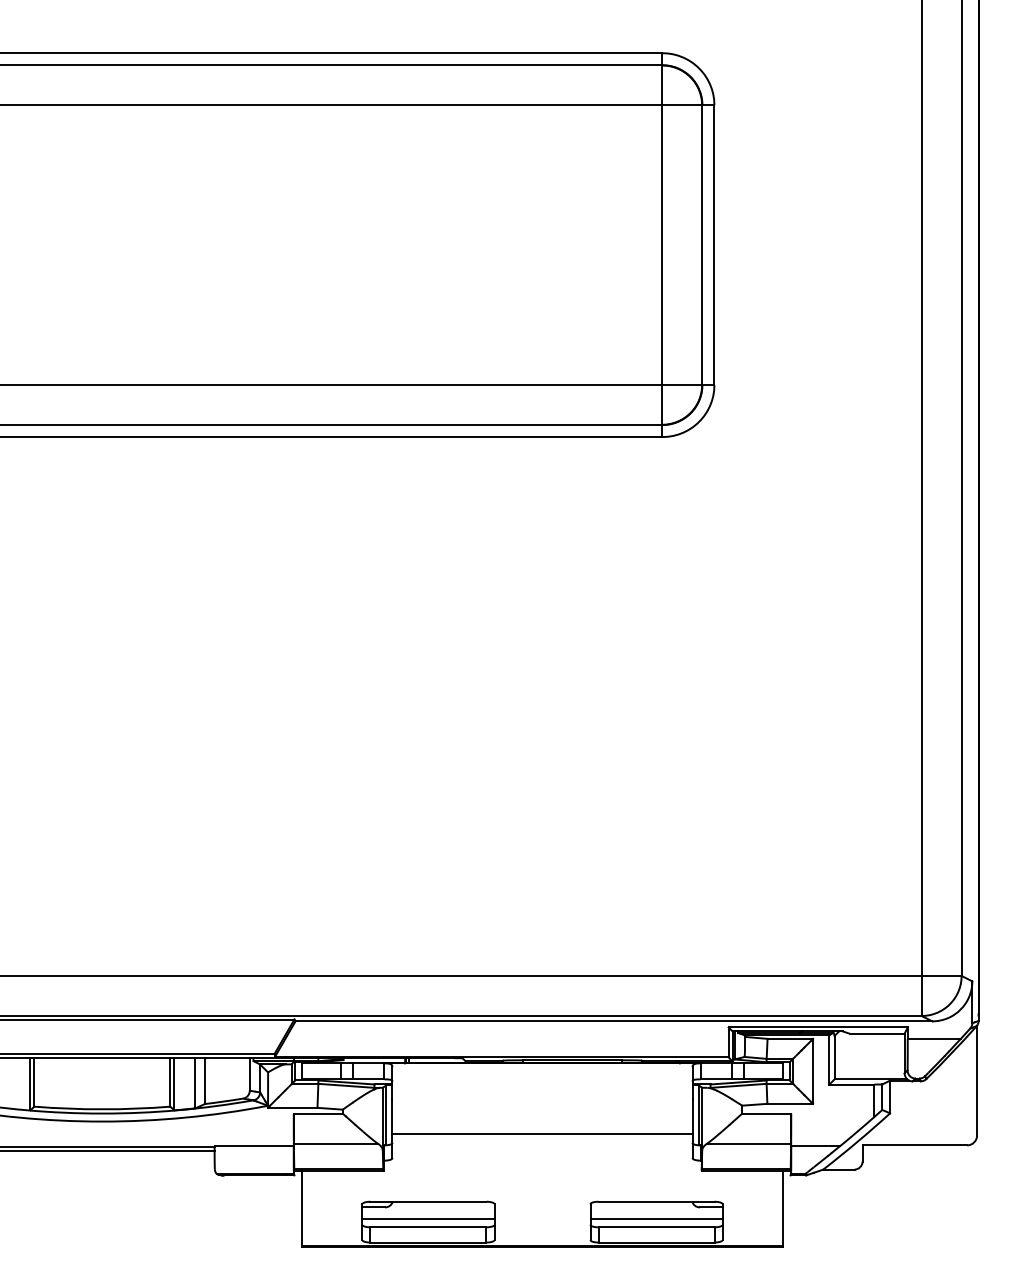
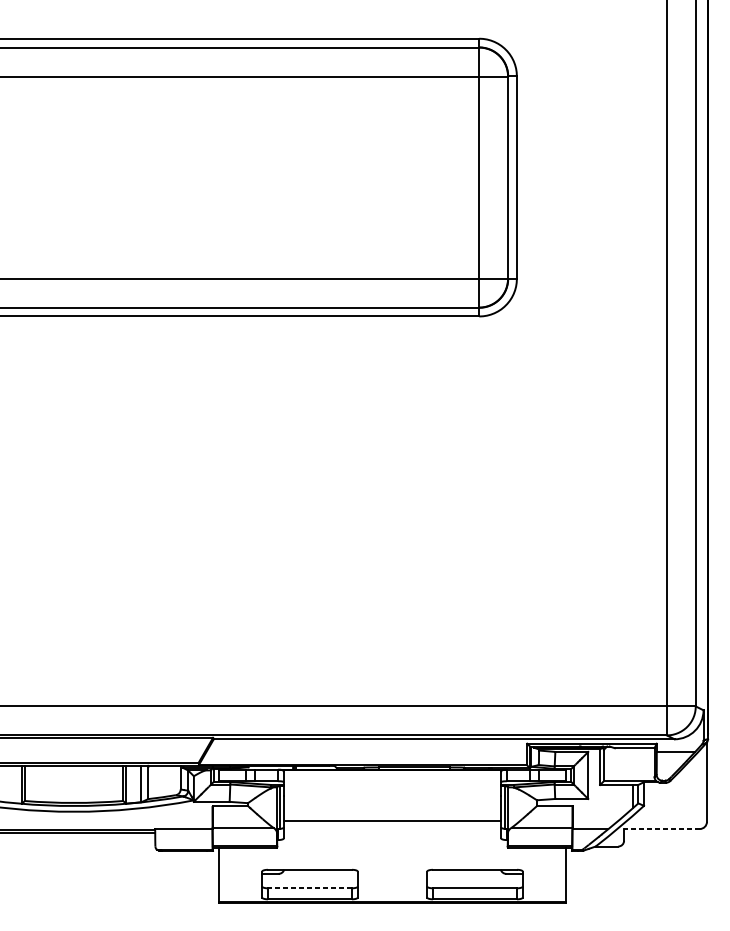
line: (914, 1145) -> (661, 829), solid -> dashed
line: (428, 1219) -> (310, 882), removed
line: (656, 1219) -> (474, 882), removed
line: (427, 1227) -> (309, 888), solid -> dashed

